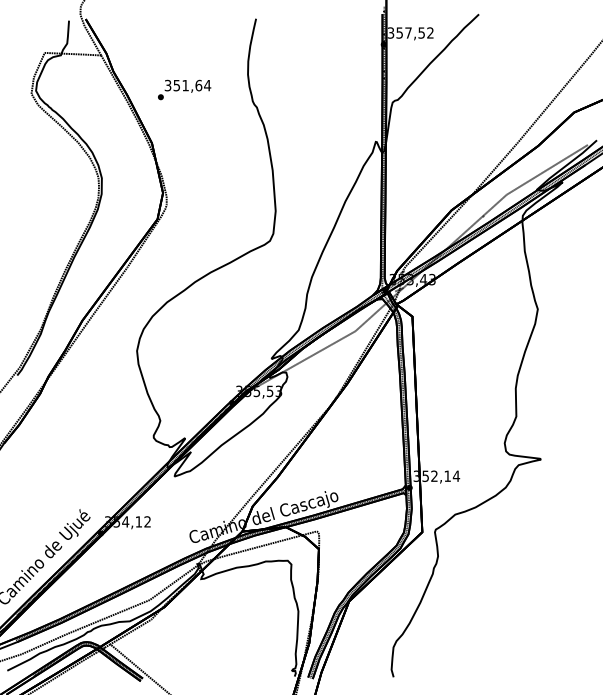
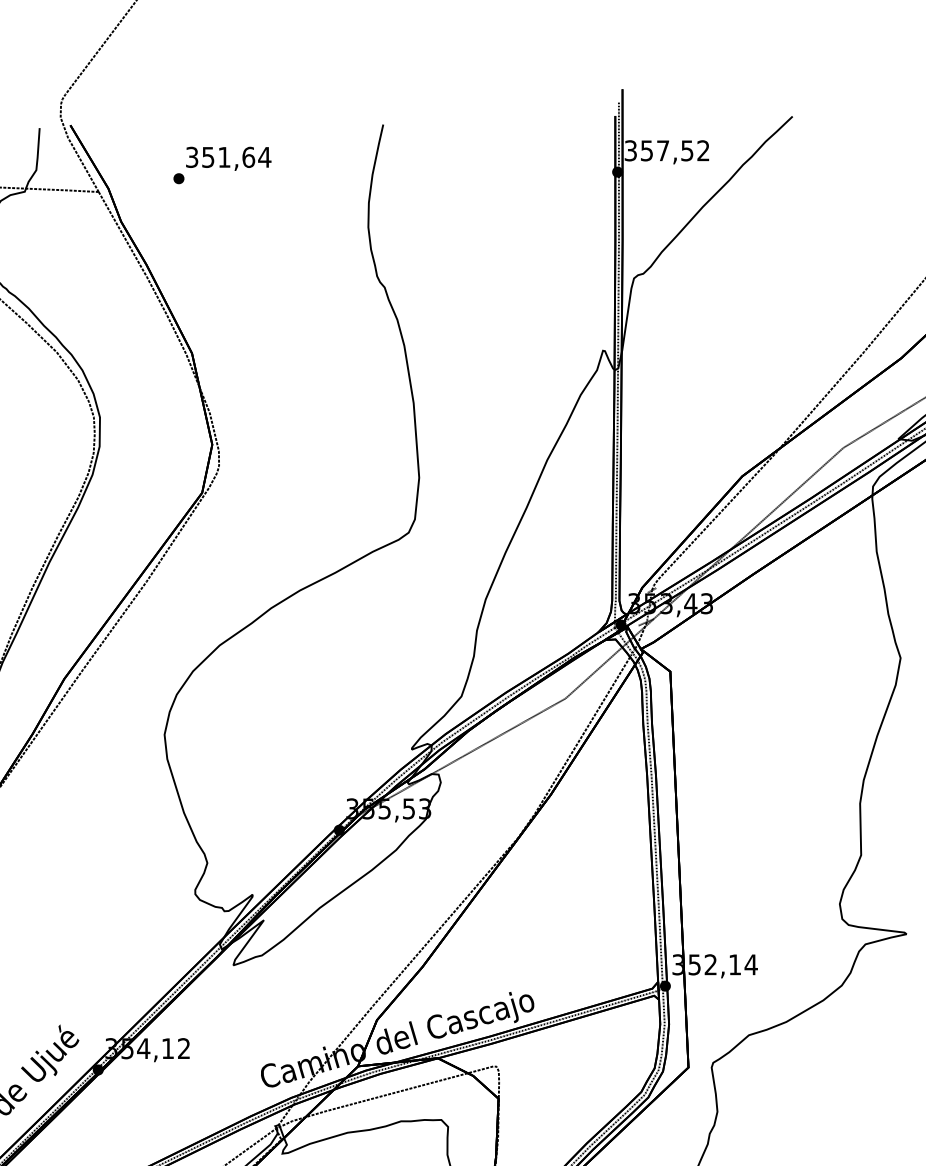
text: (184, 89) -> (222, 164), moved

